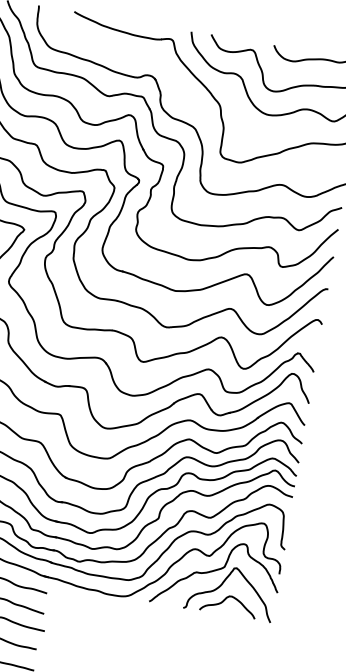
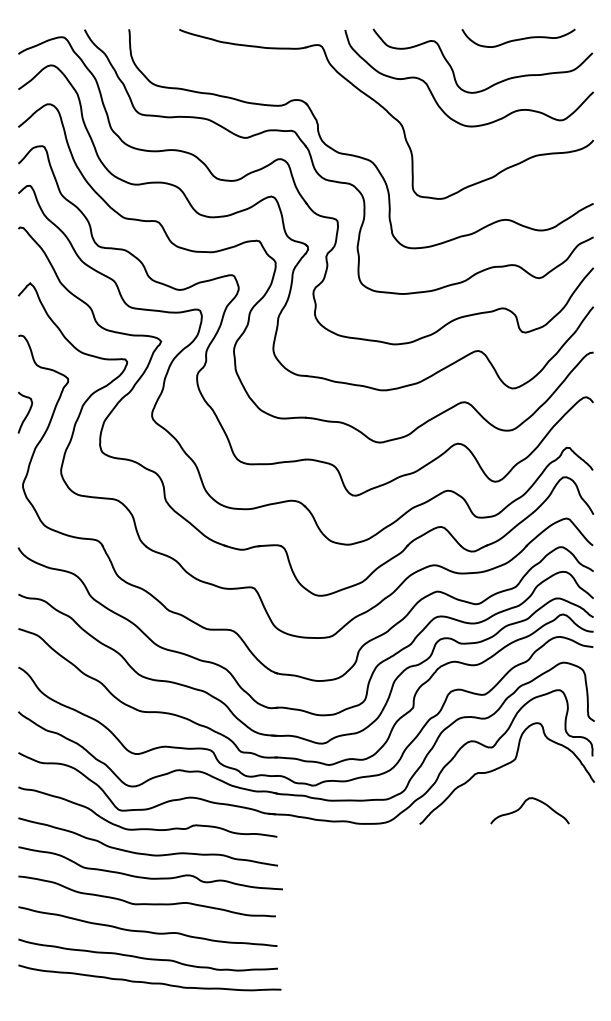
curve: (222, 585) -> (516, 784), removed

